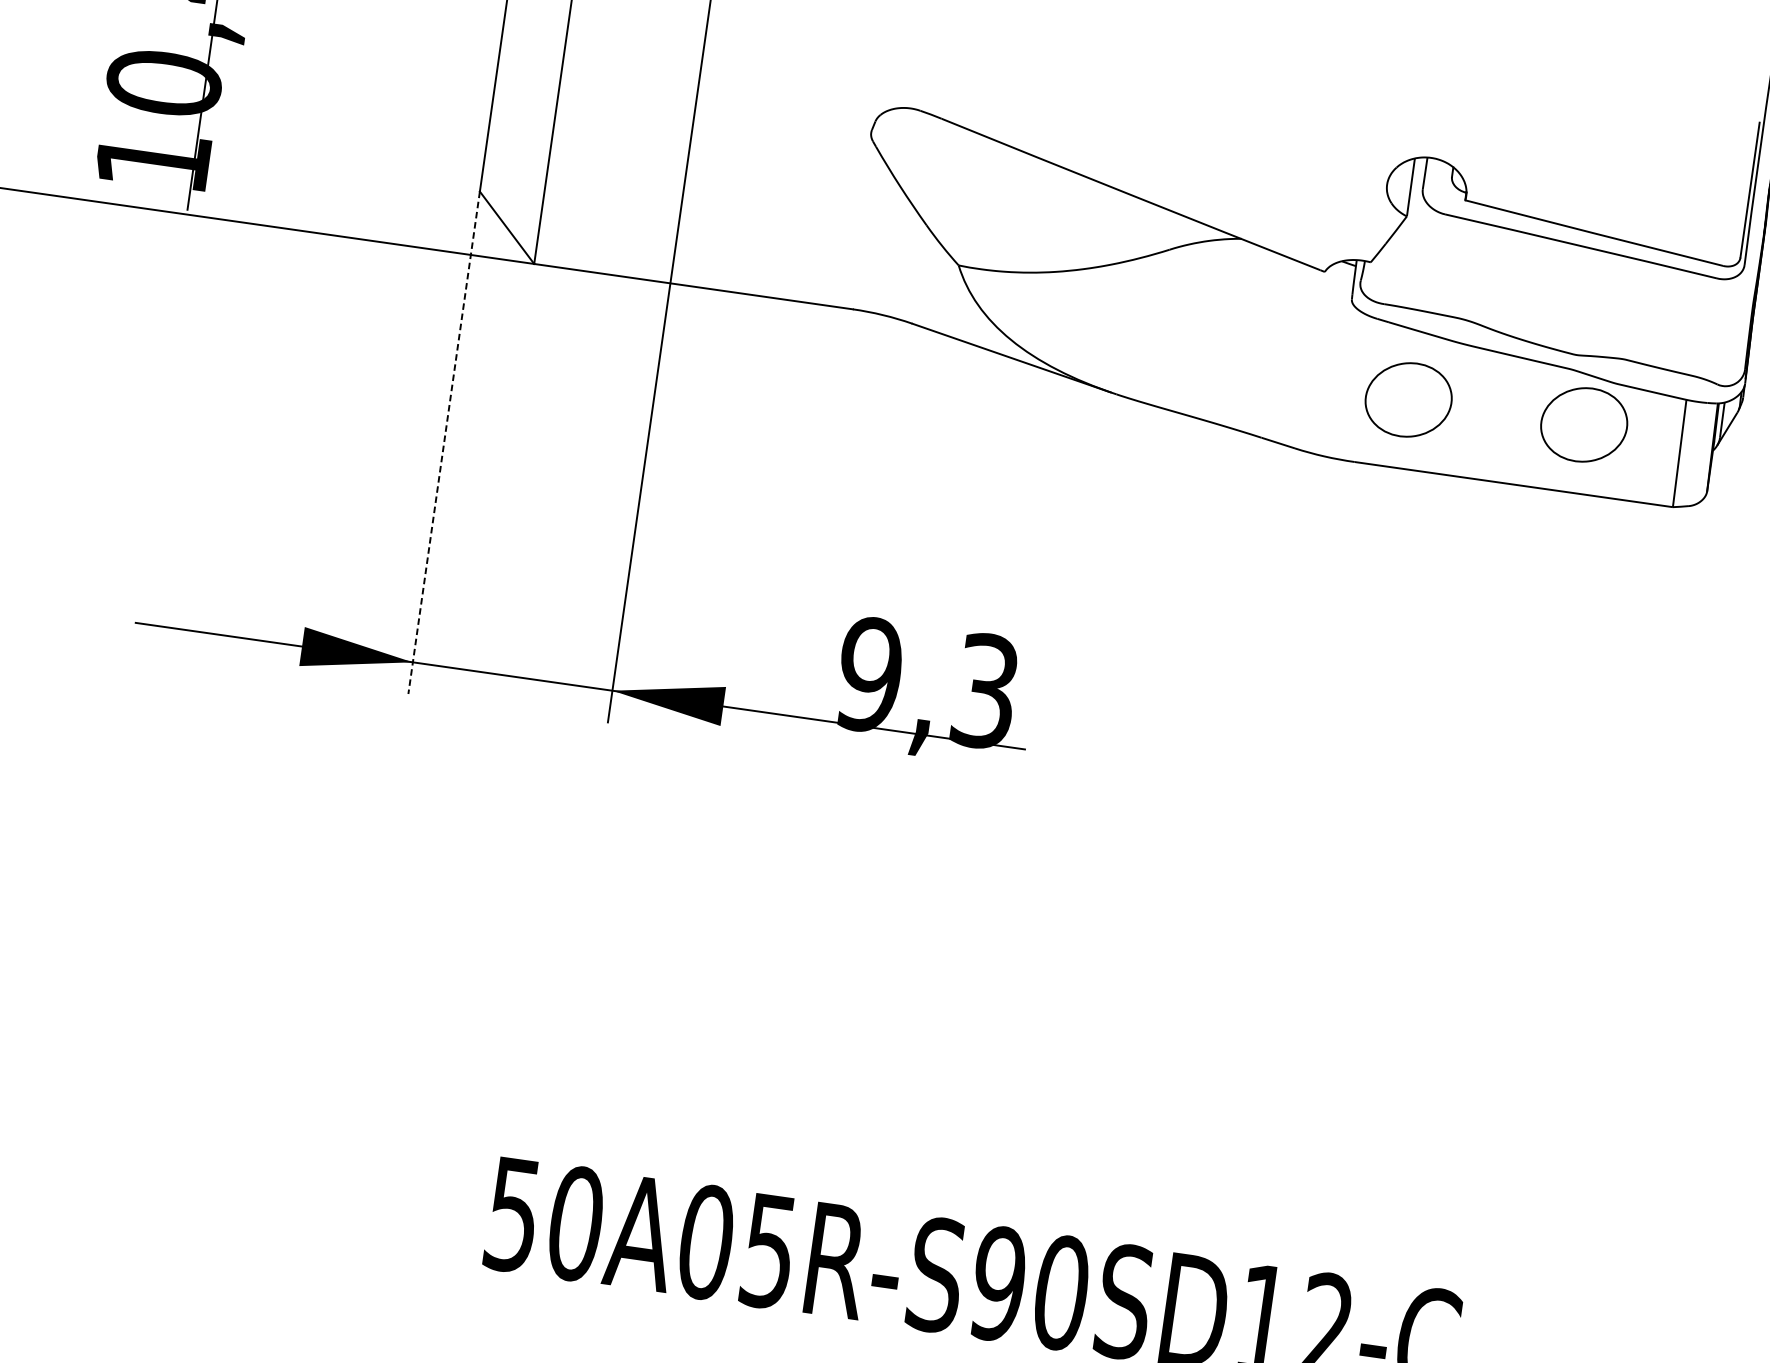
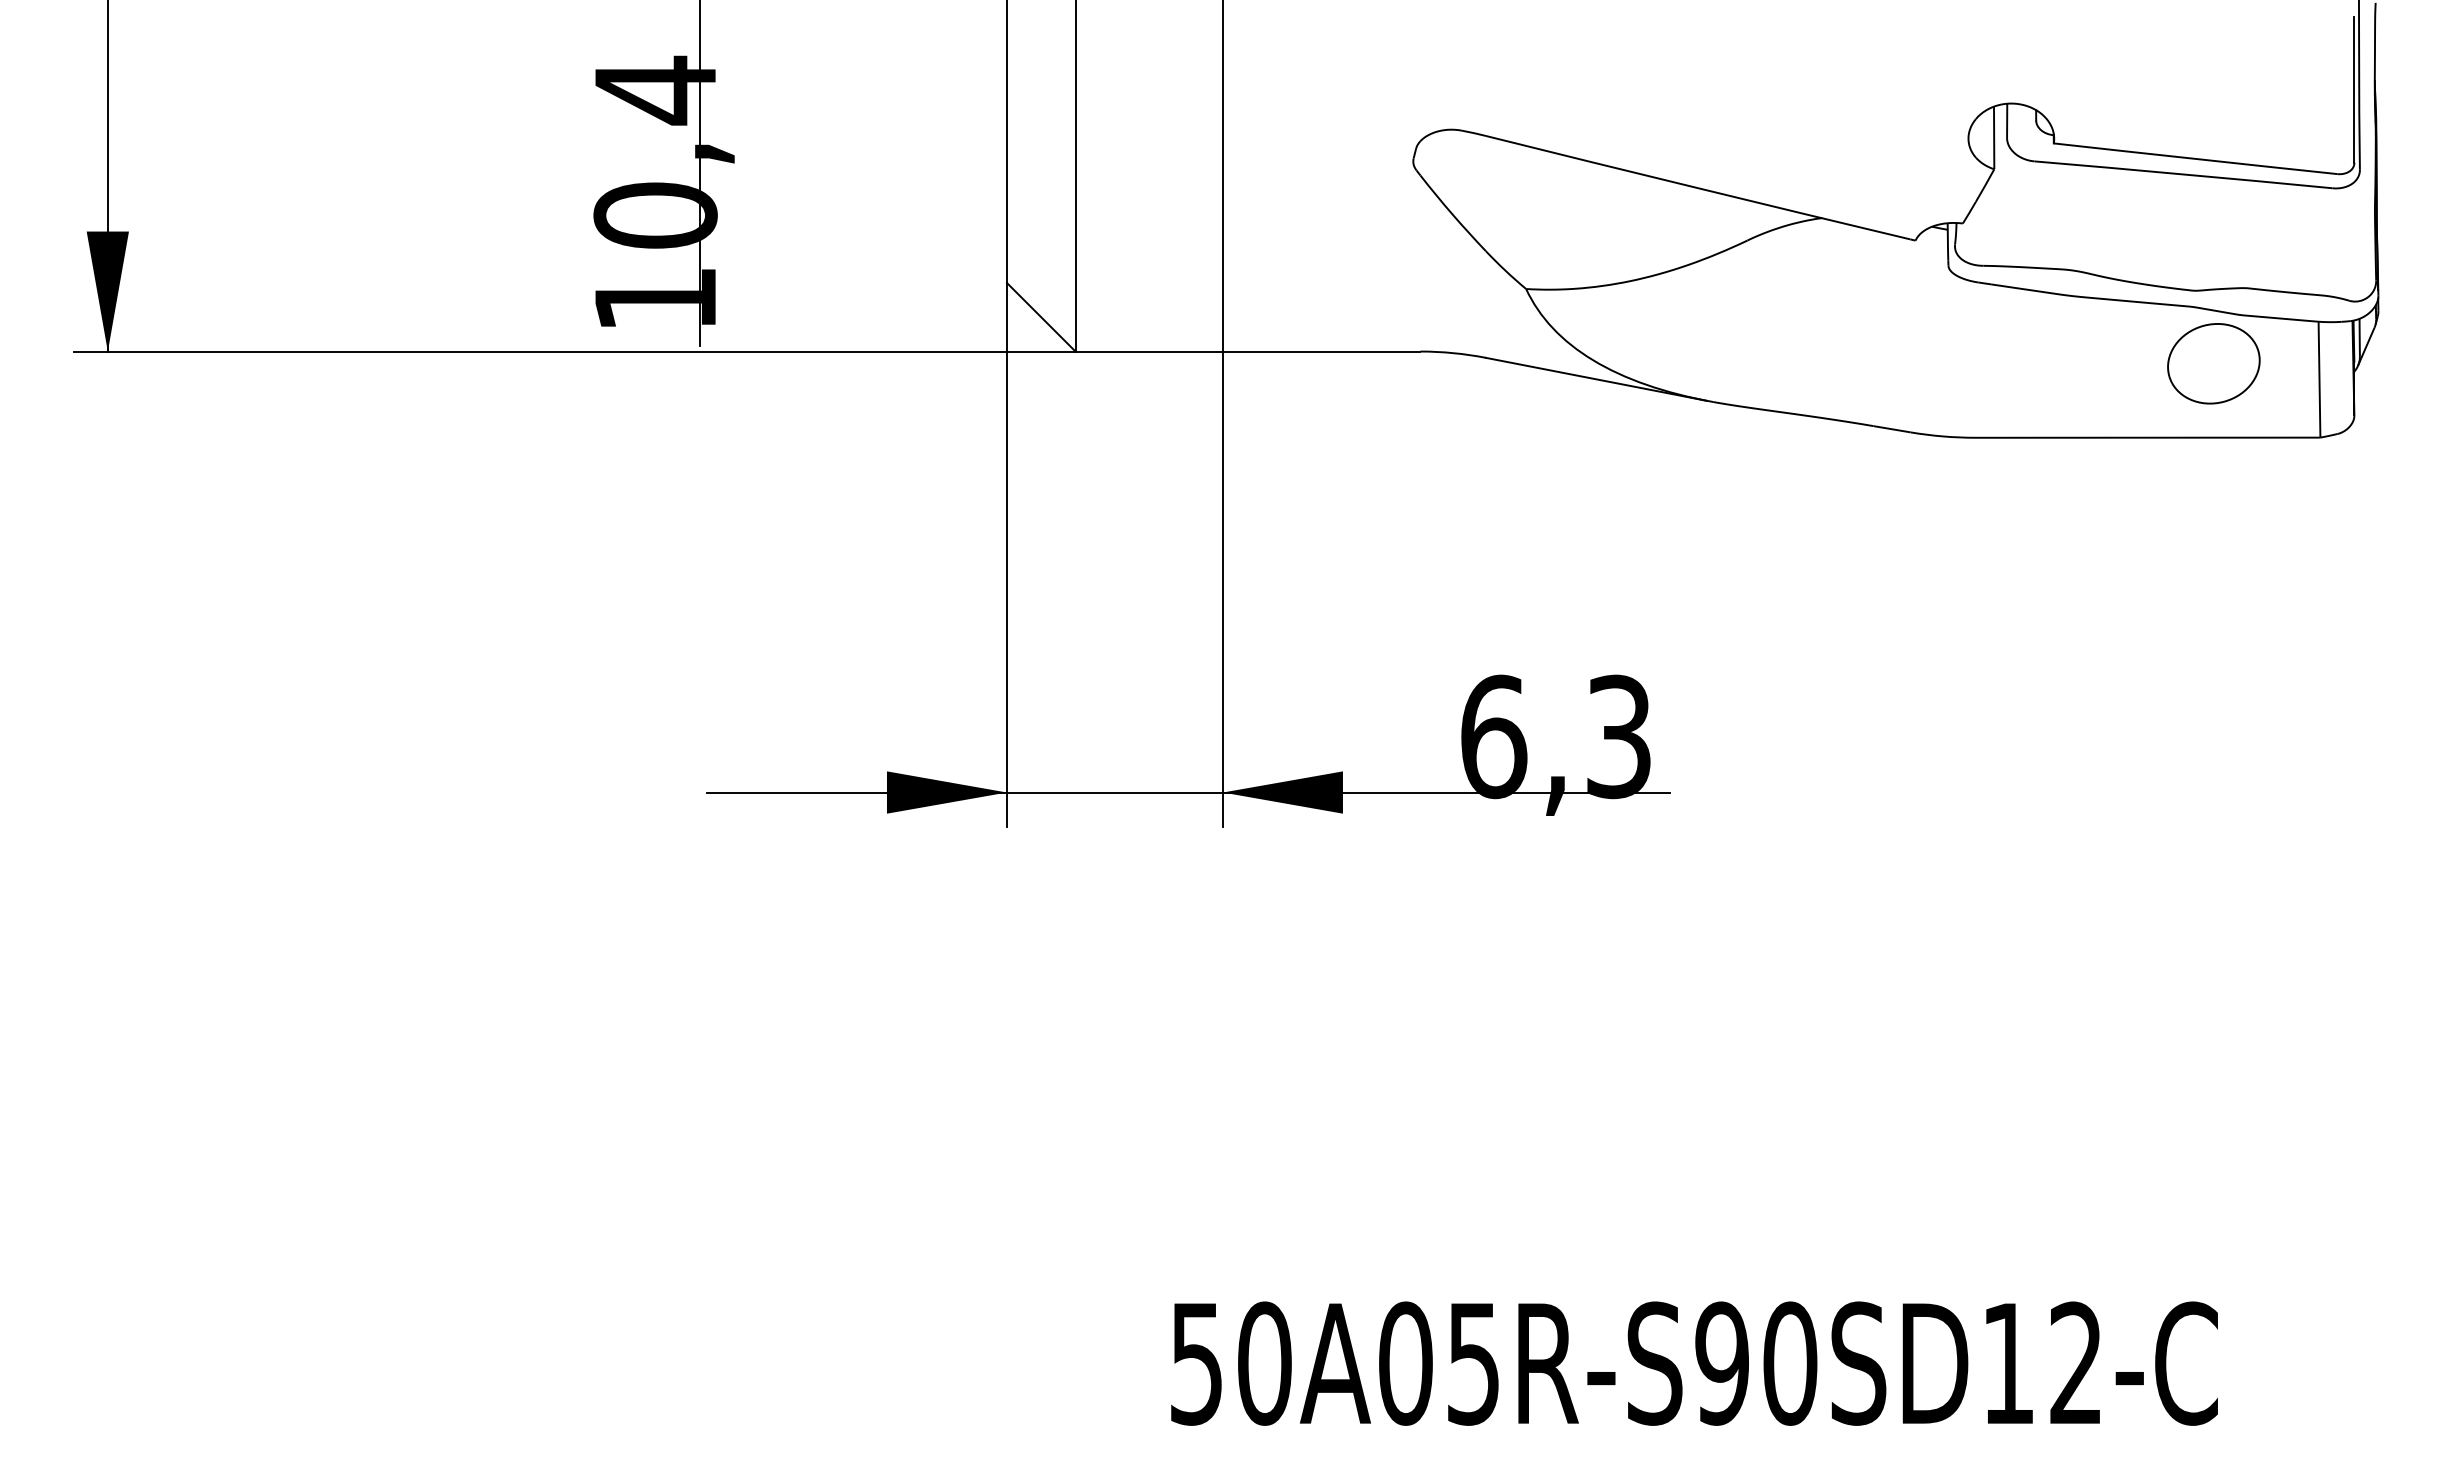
part: (1408, 399) -> (2023, 363), removed
line: (443, 442) -> (1006, 554), dashed -> solid
text: (869, 674) -> (1493, 736), 9,3 -> 6,3

